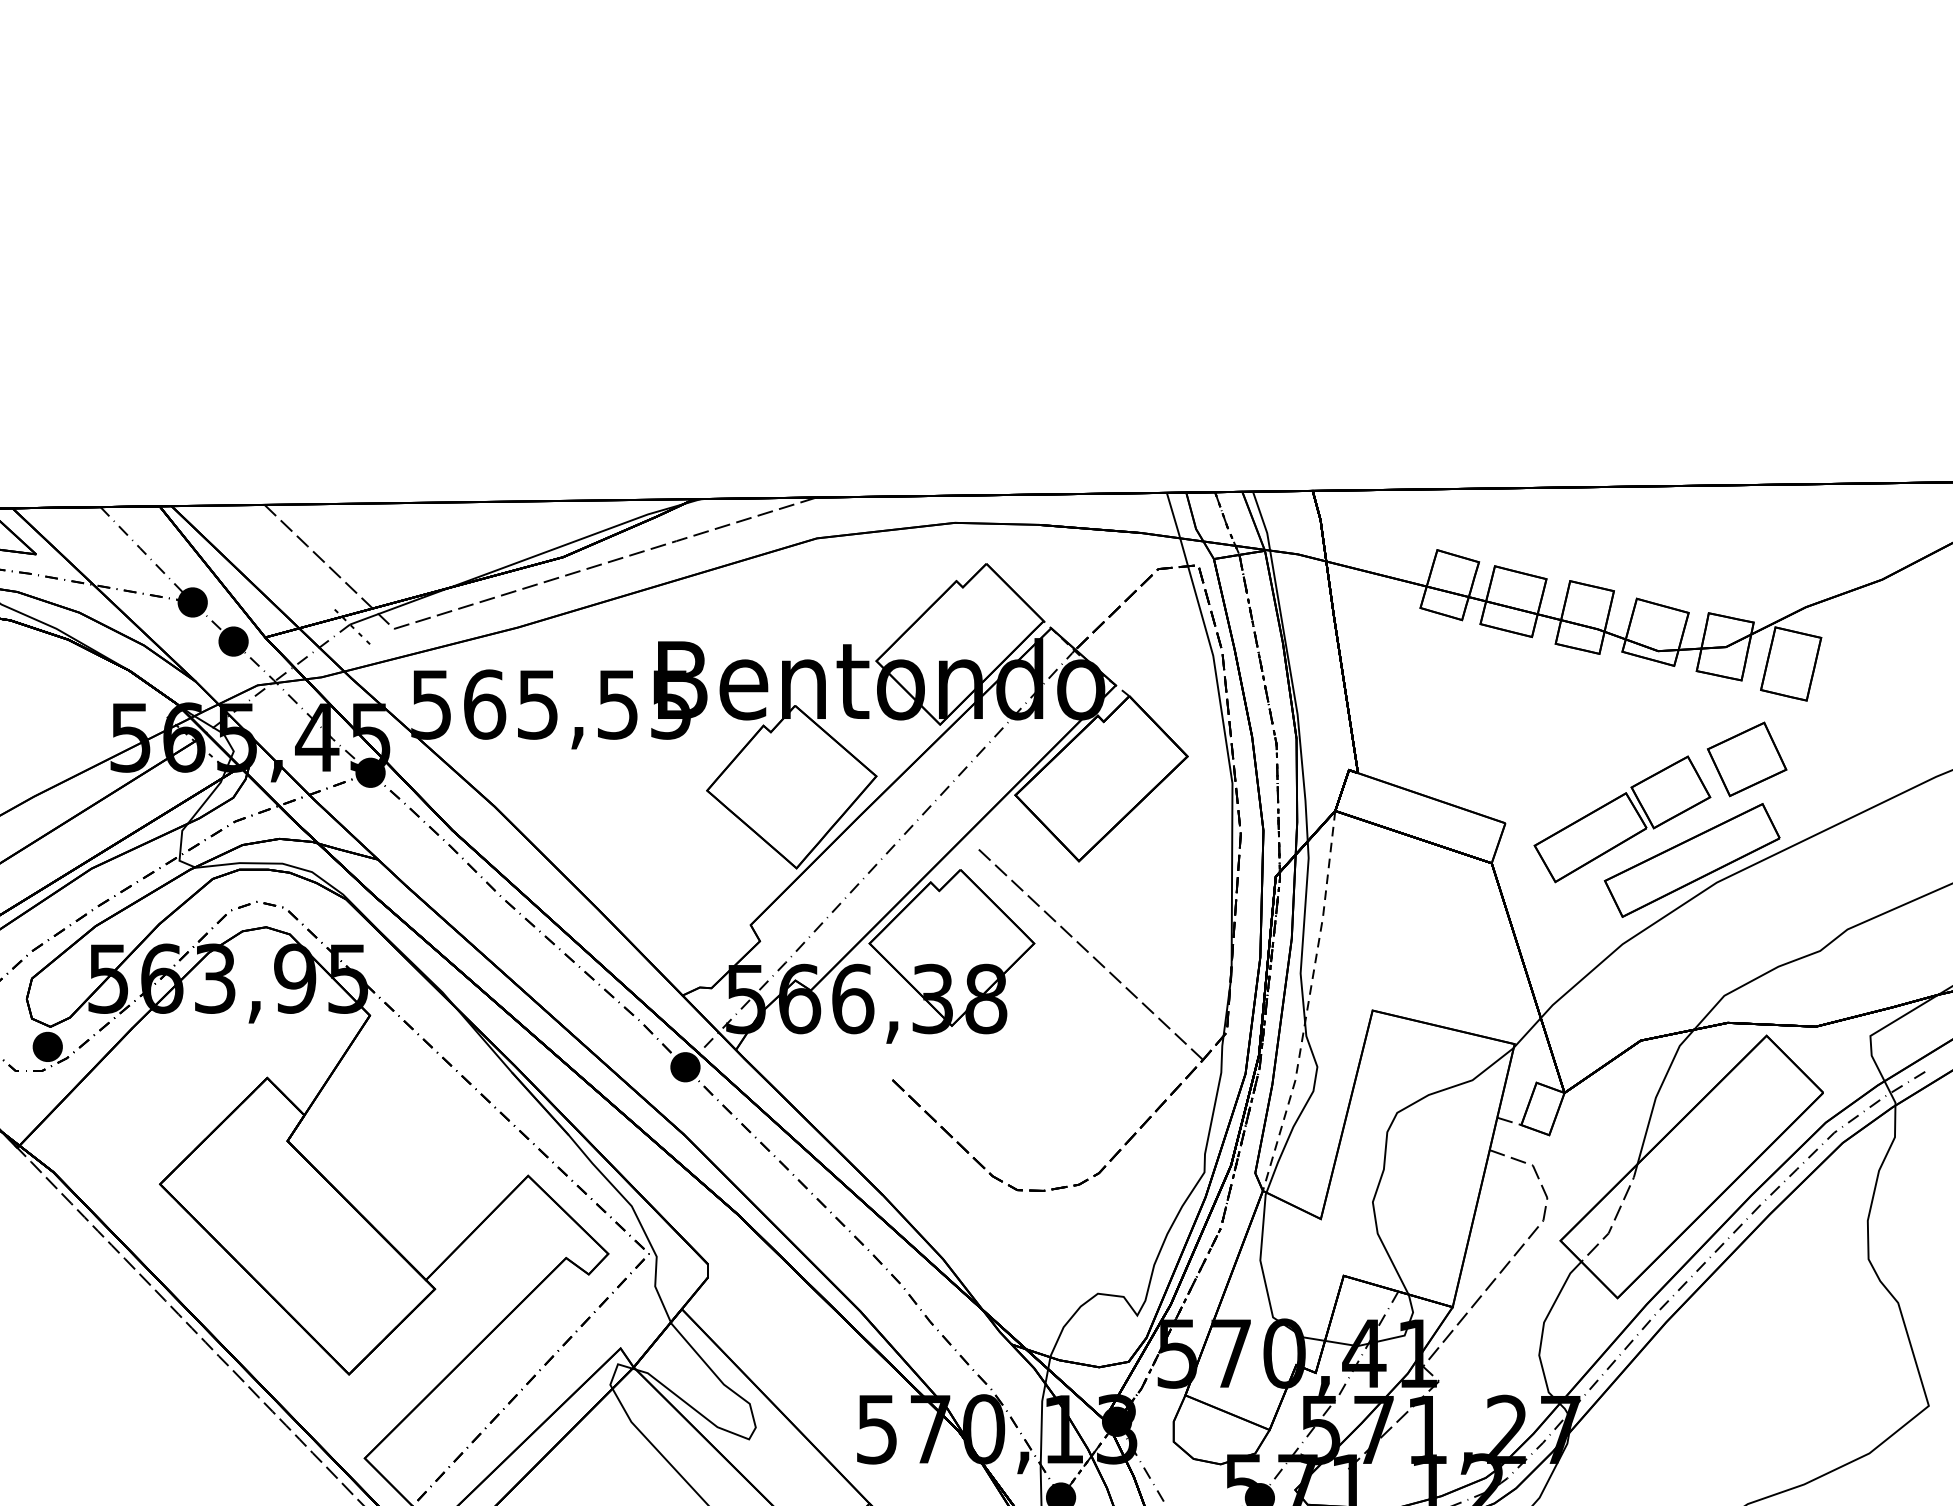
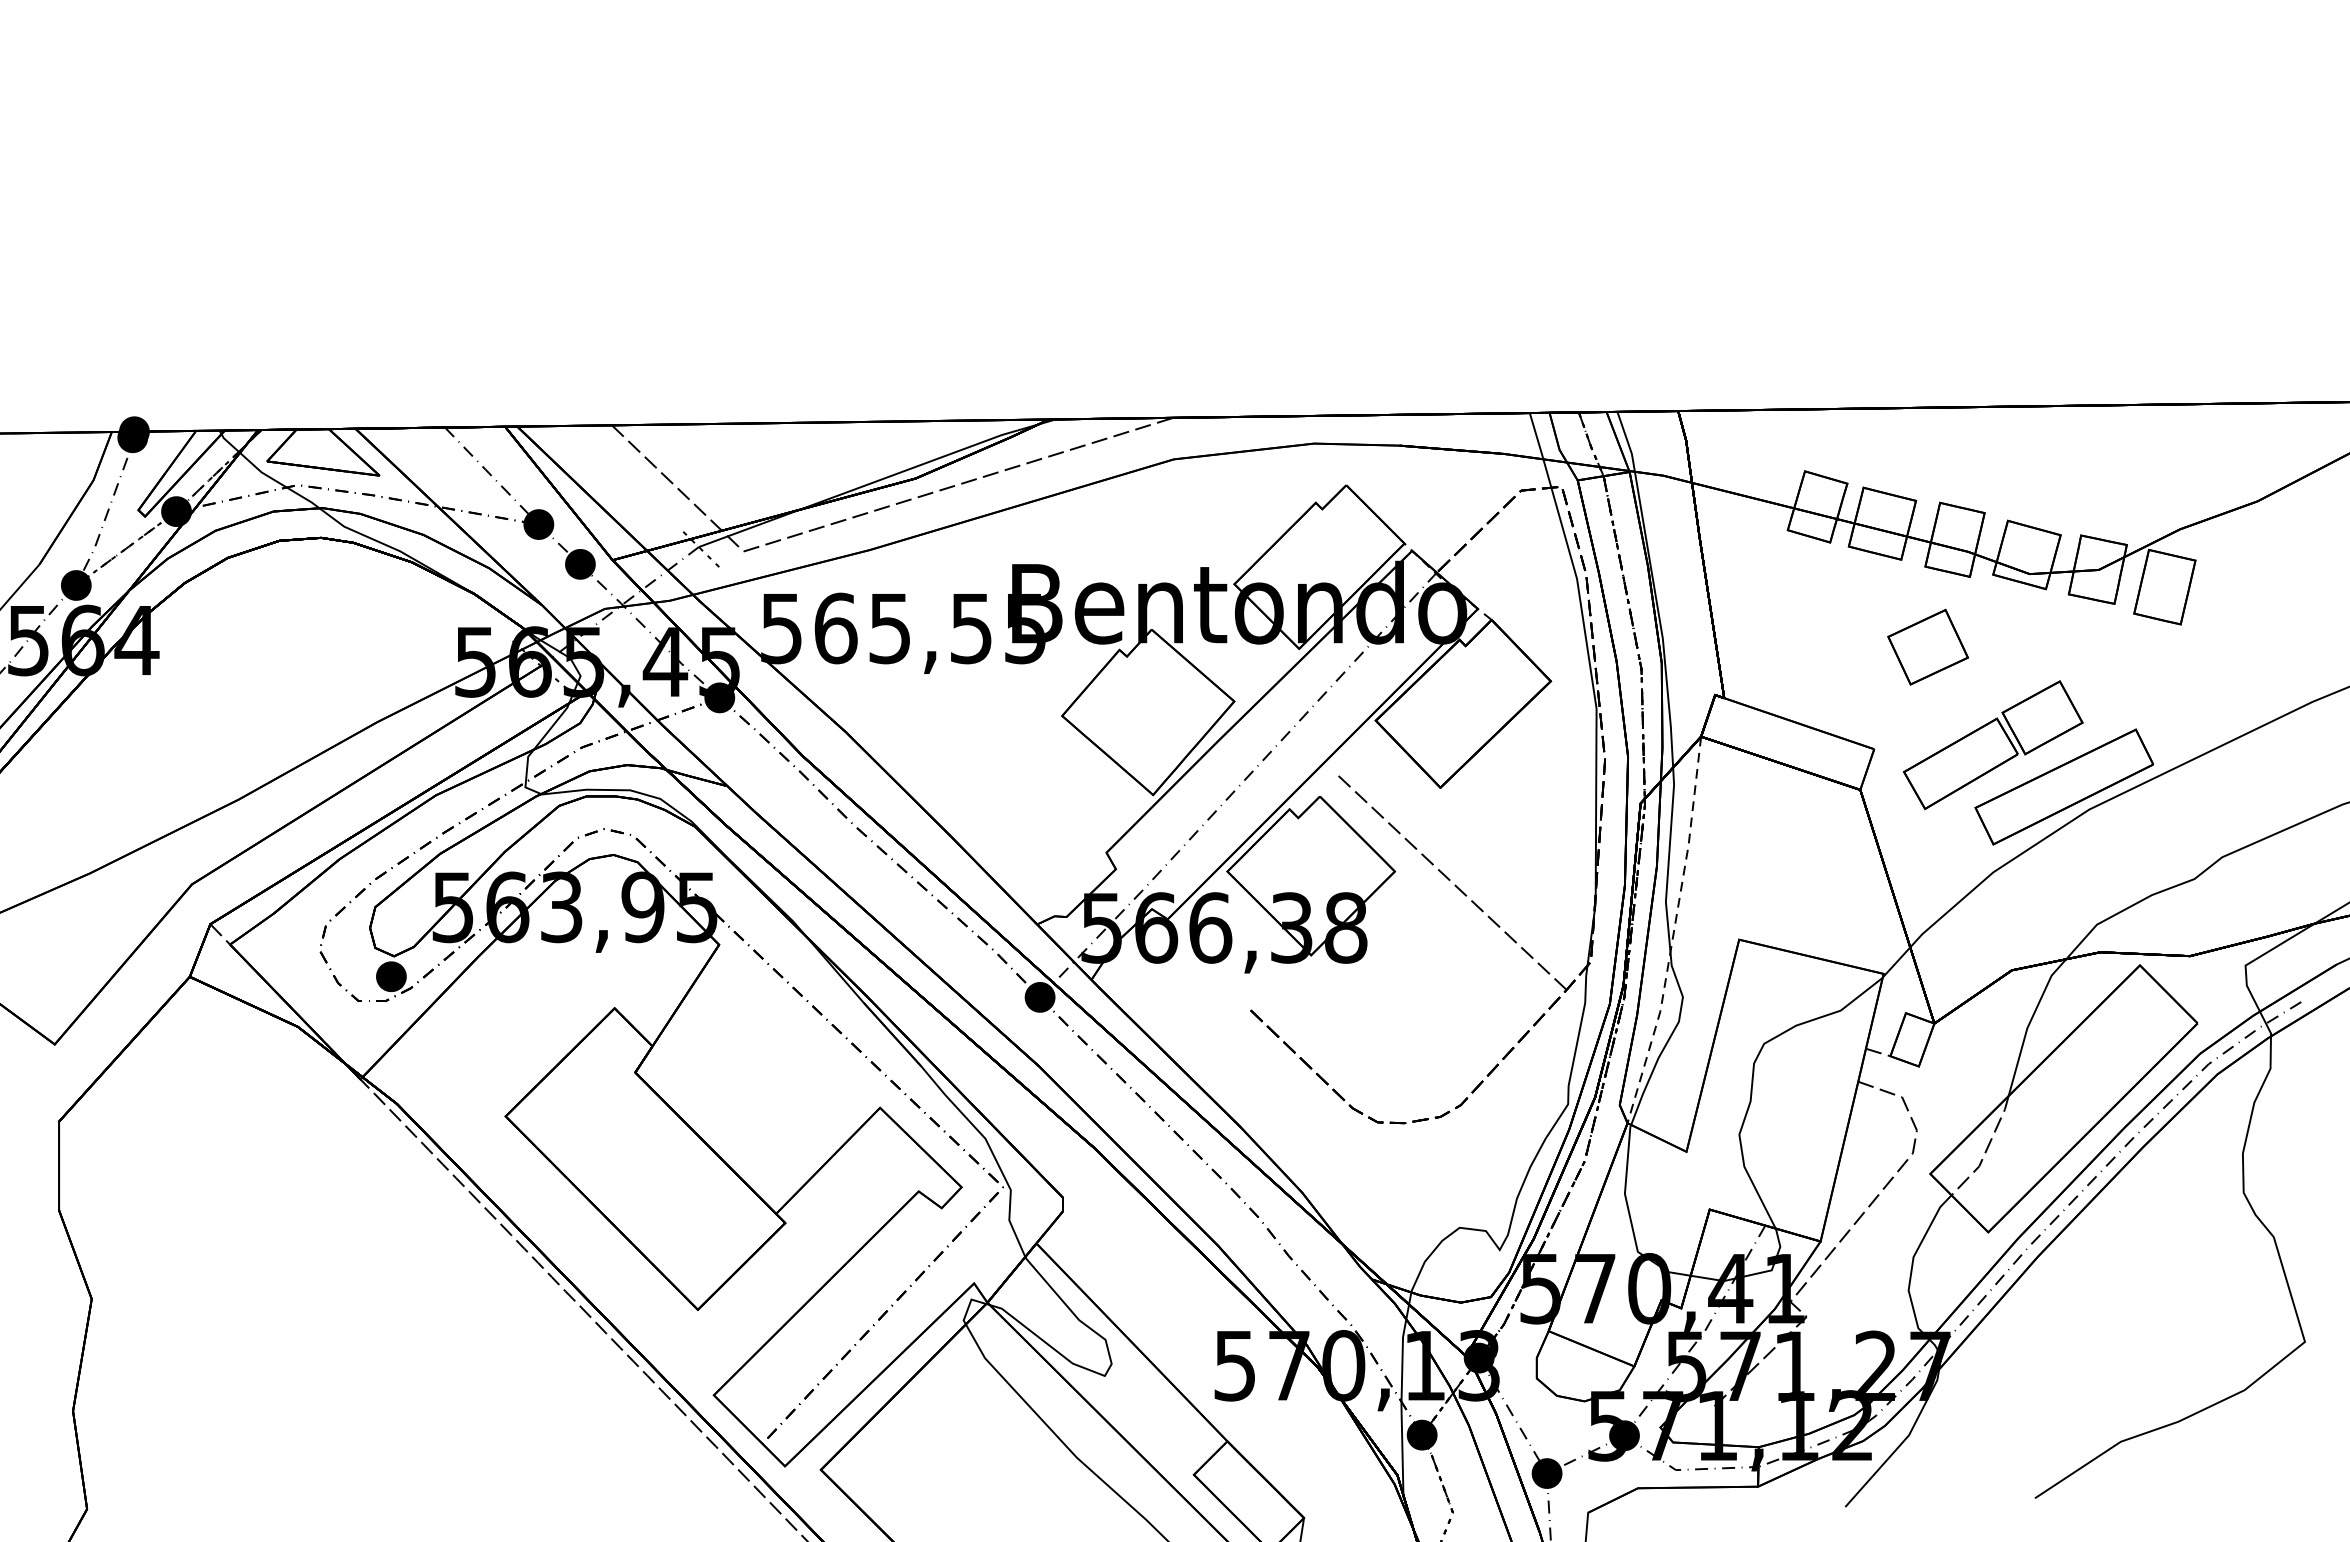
part: (1746, 759) -> (1927, 647), moved

